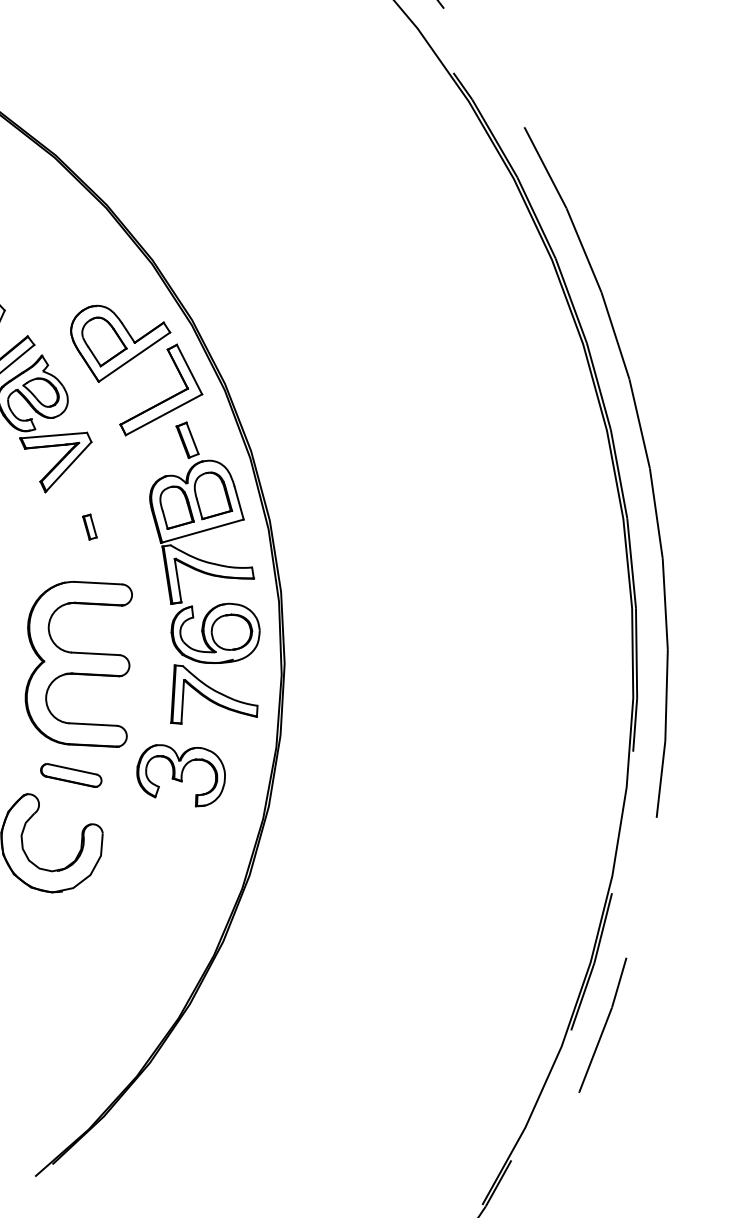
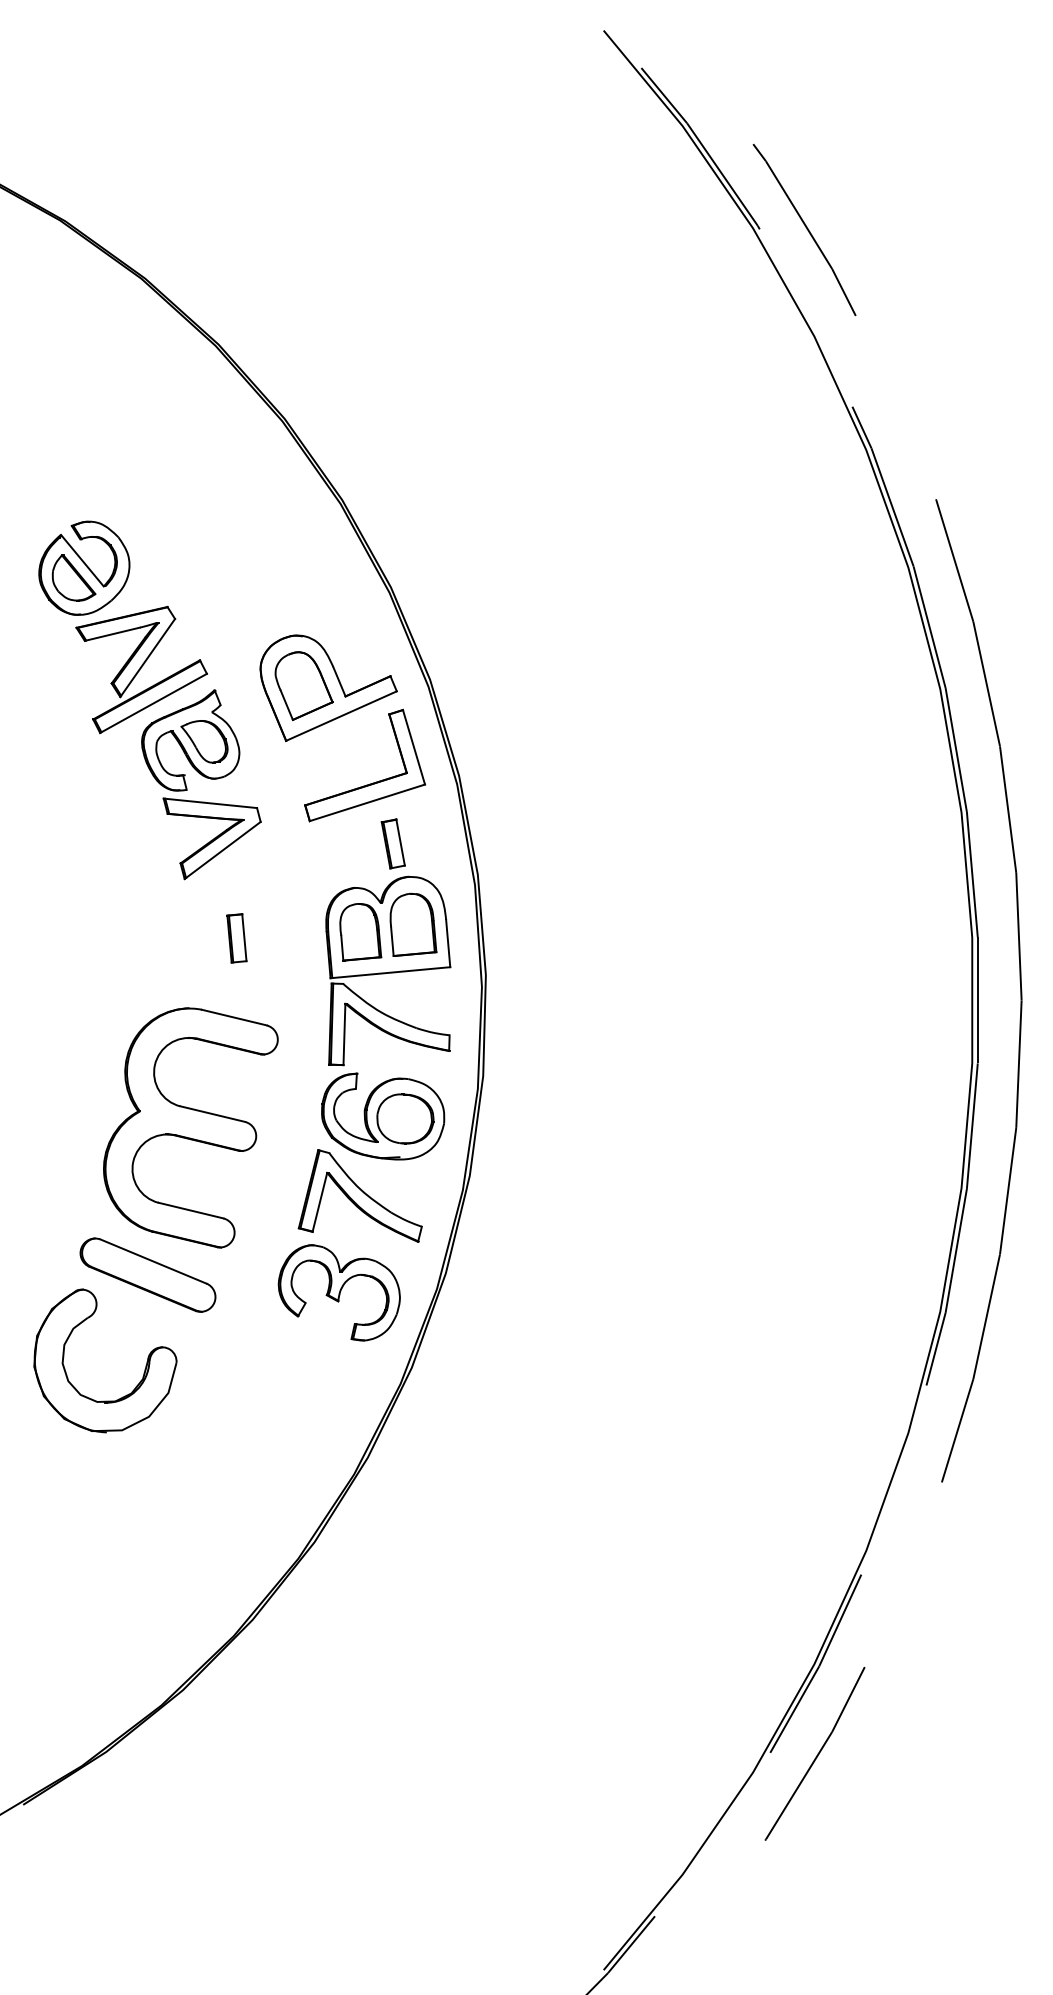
part: (89, 527) -> (236, 938), size x1.43
part: (70, 775) -> (147, 1274), size x1.67
part: (180, 775) -> (338, 1292), moved

